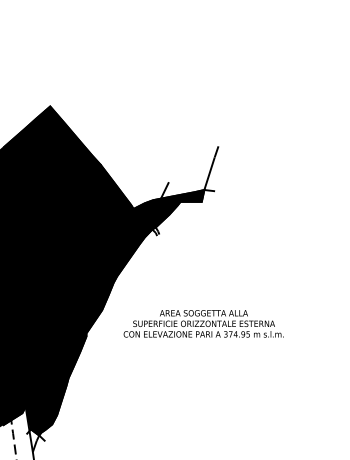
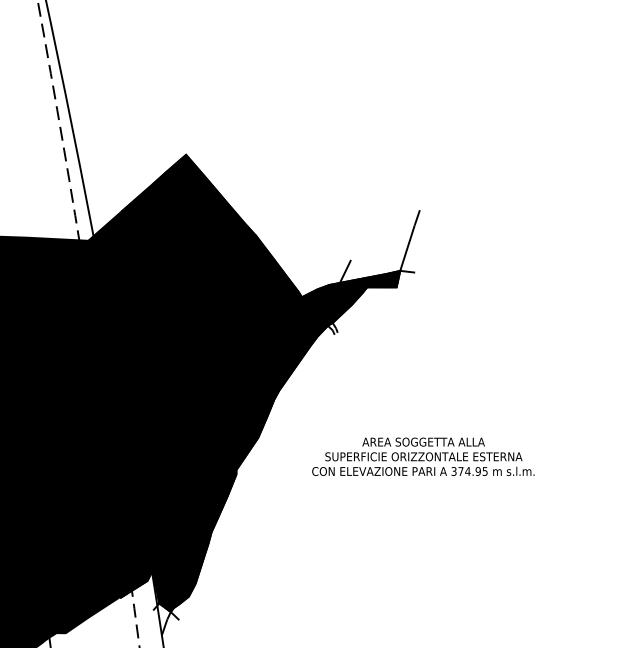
text: (203, 323) -> (423, 456), moved

